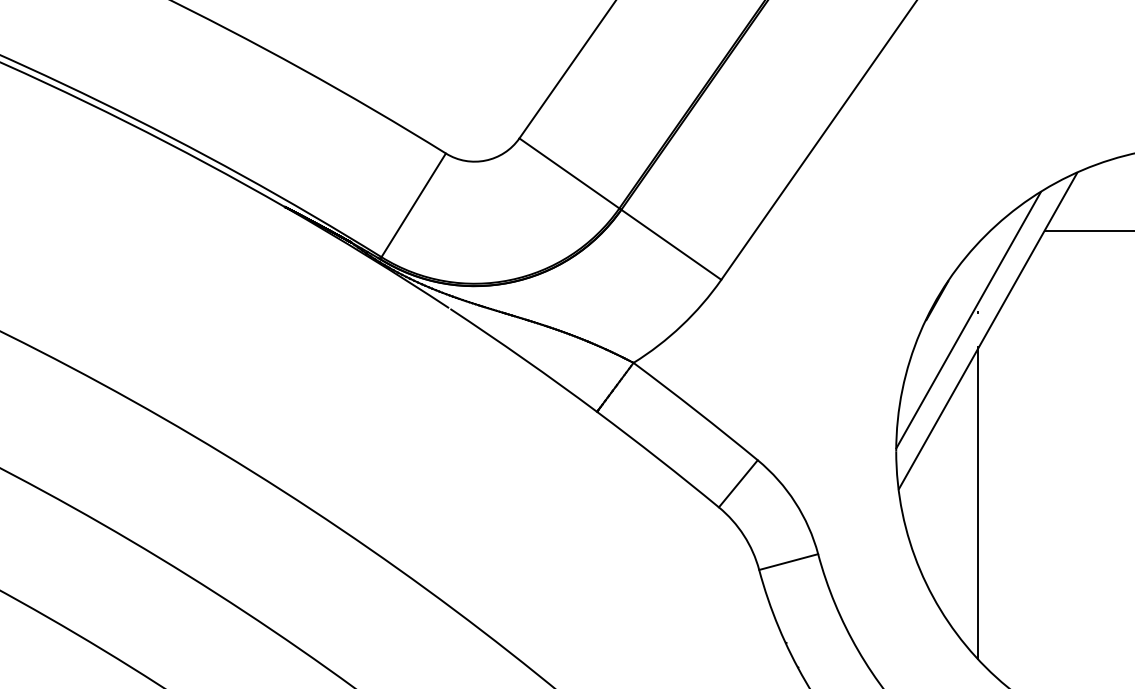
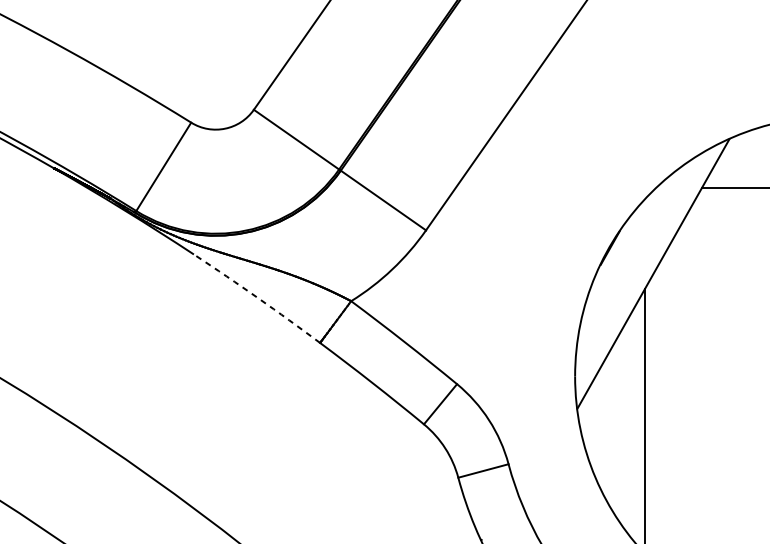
line: (968, 320) -> (636, 265), removed
arc: (524, 359) -> (258, 298), solid -> dashed

